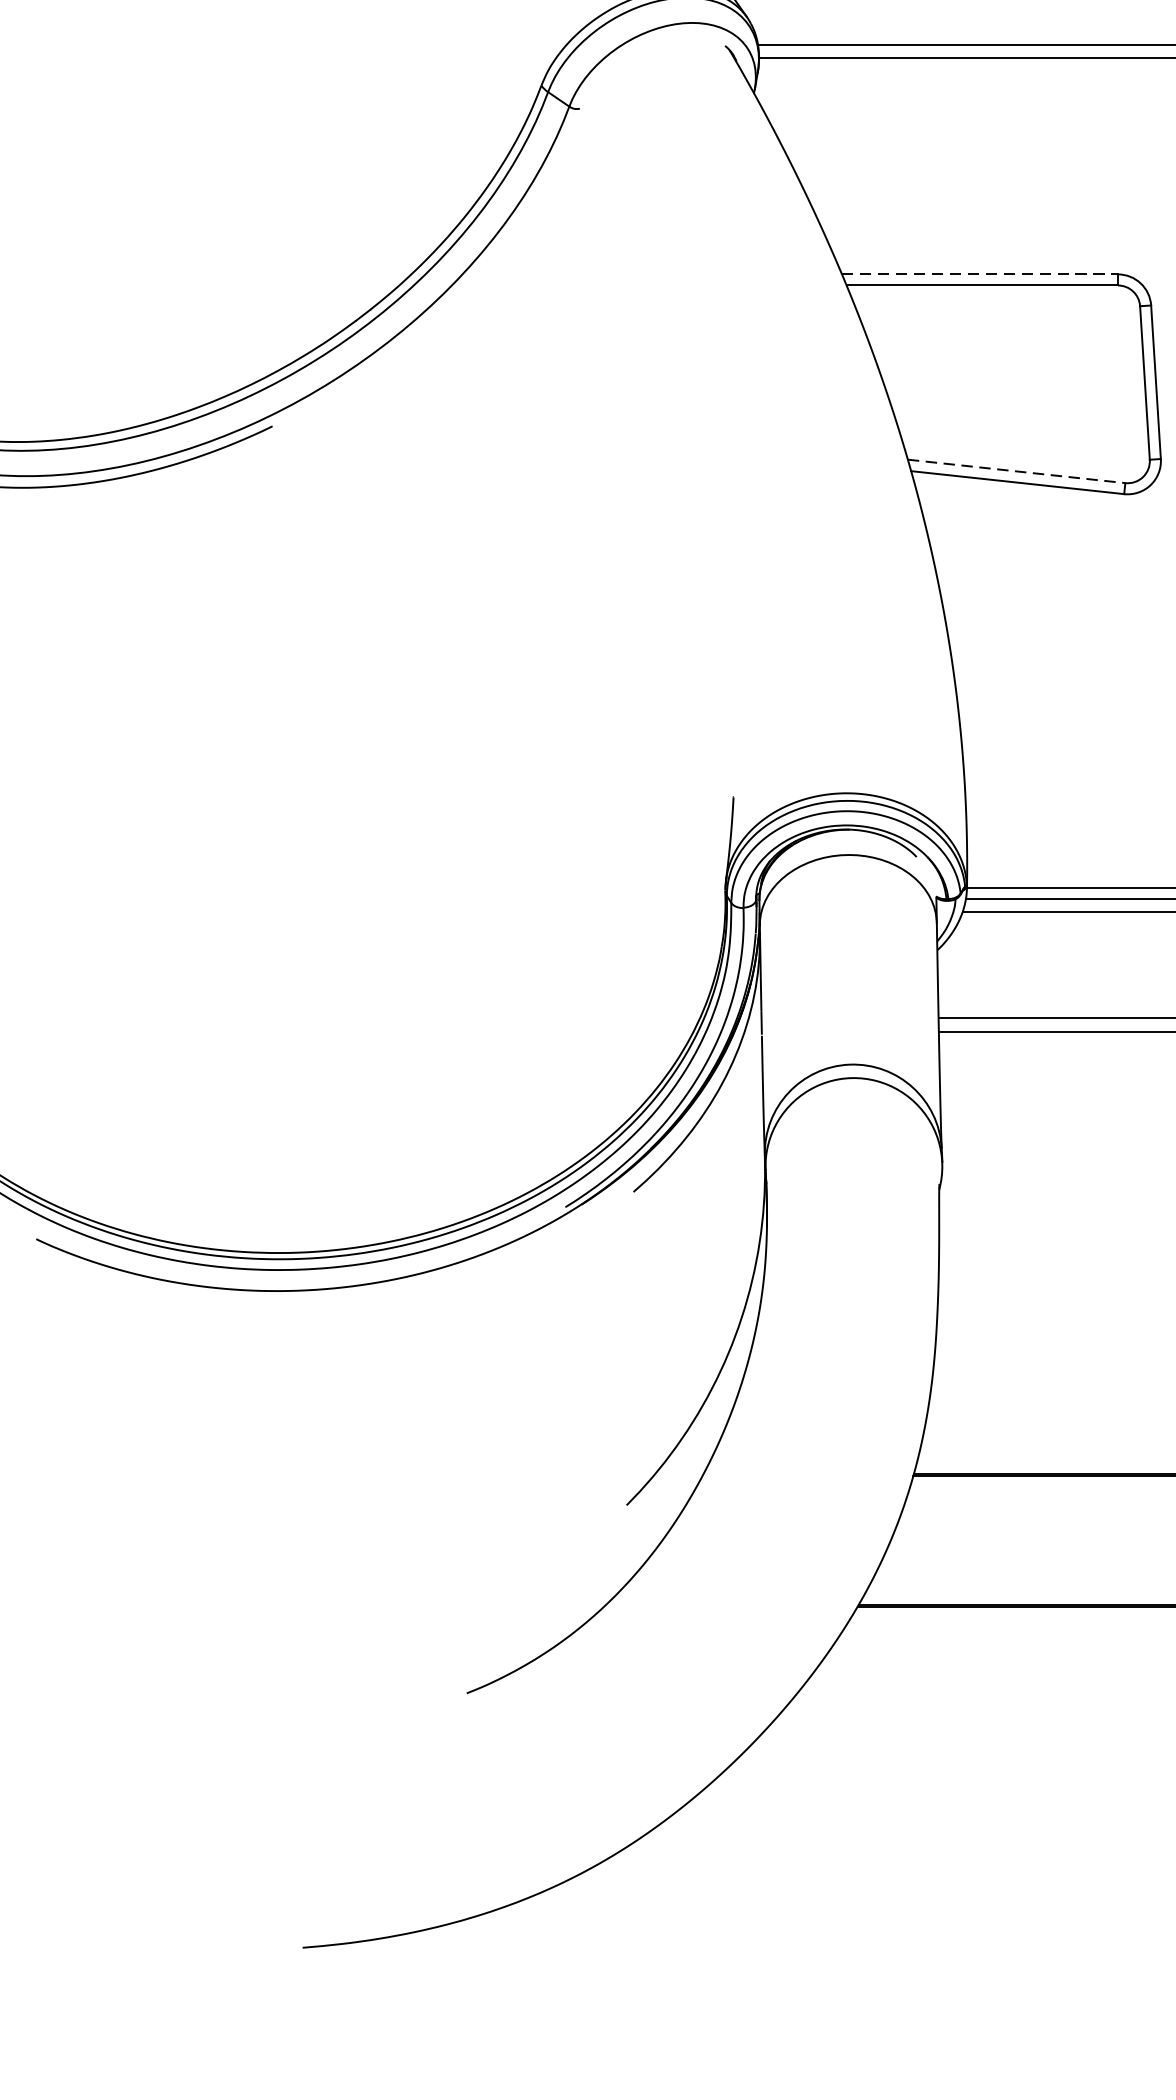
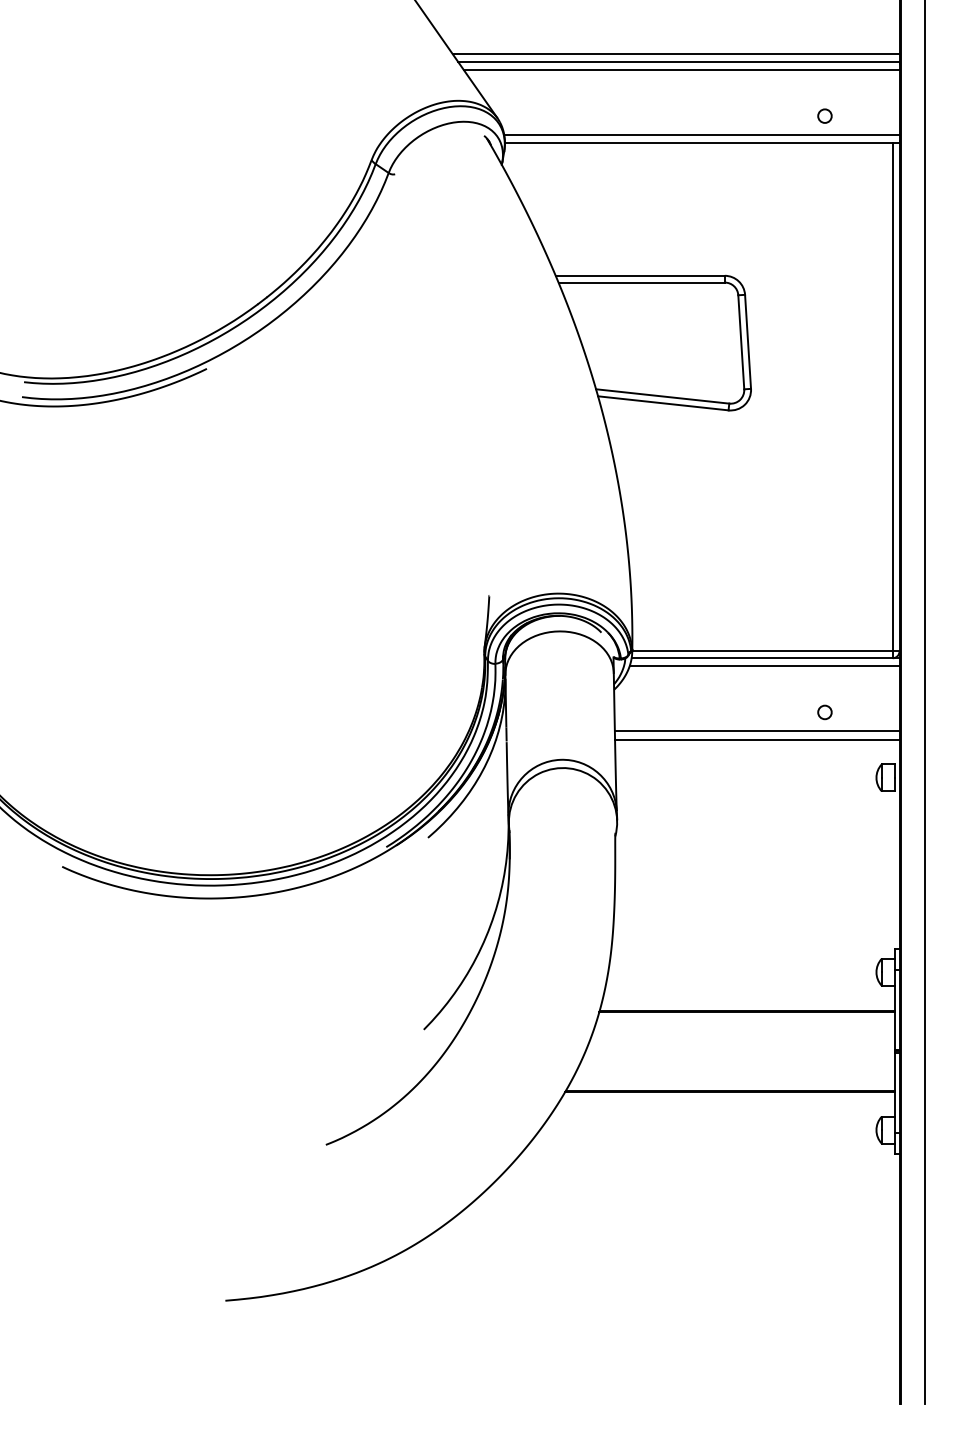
line: (980, 273) -> (640, 275), dashed -> solid
line: (1016, 471) -> (662, 396), dashed -> solid

